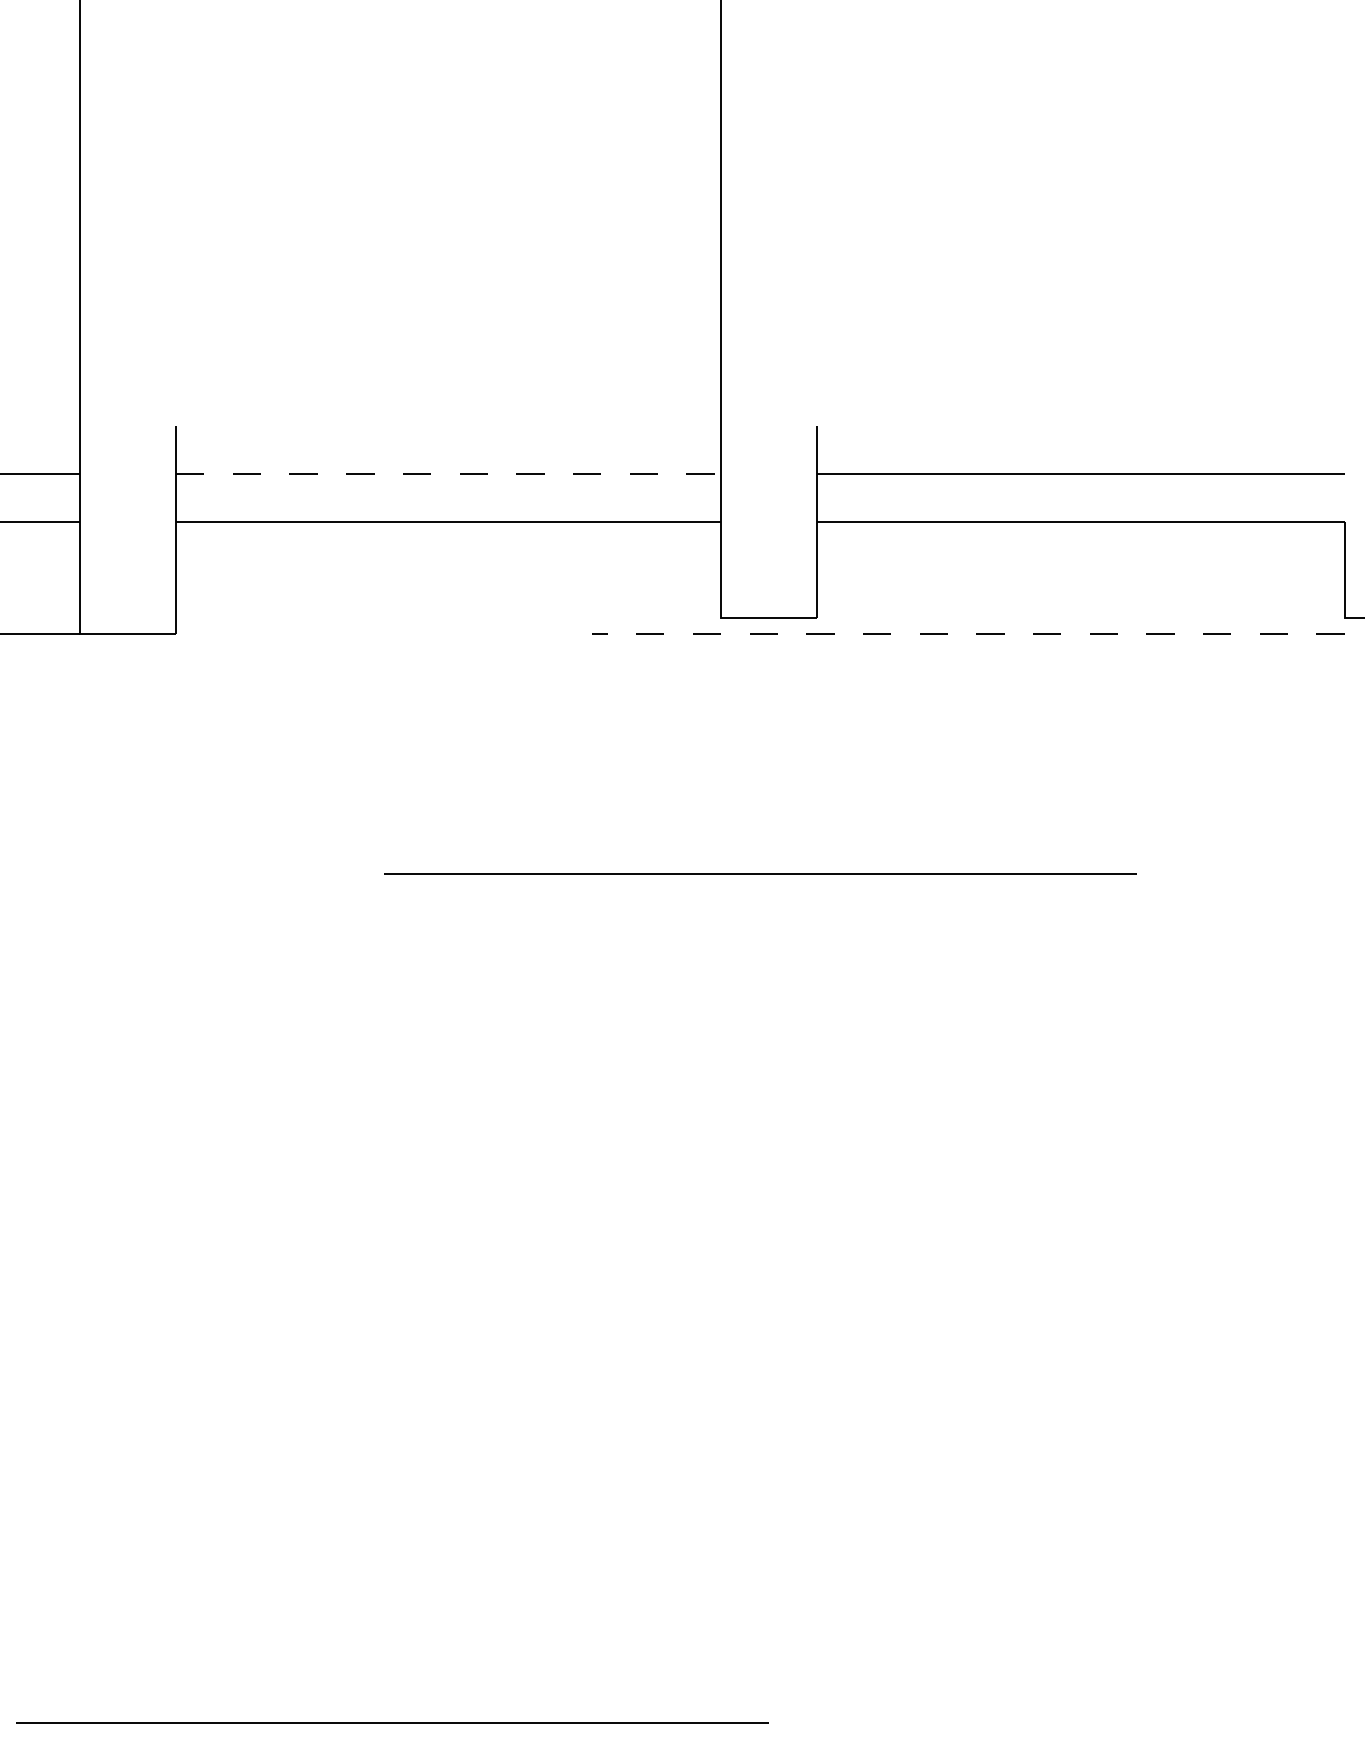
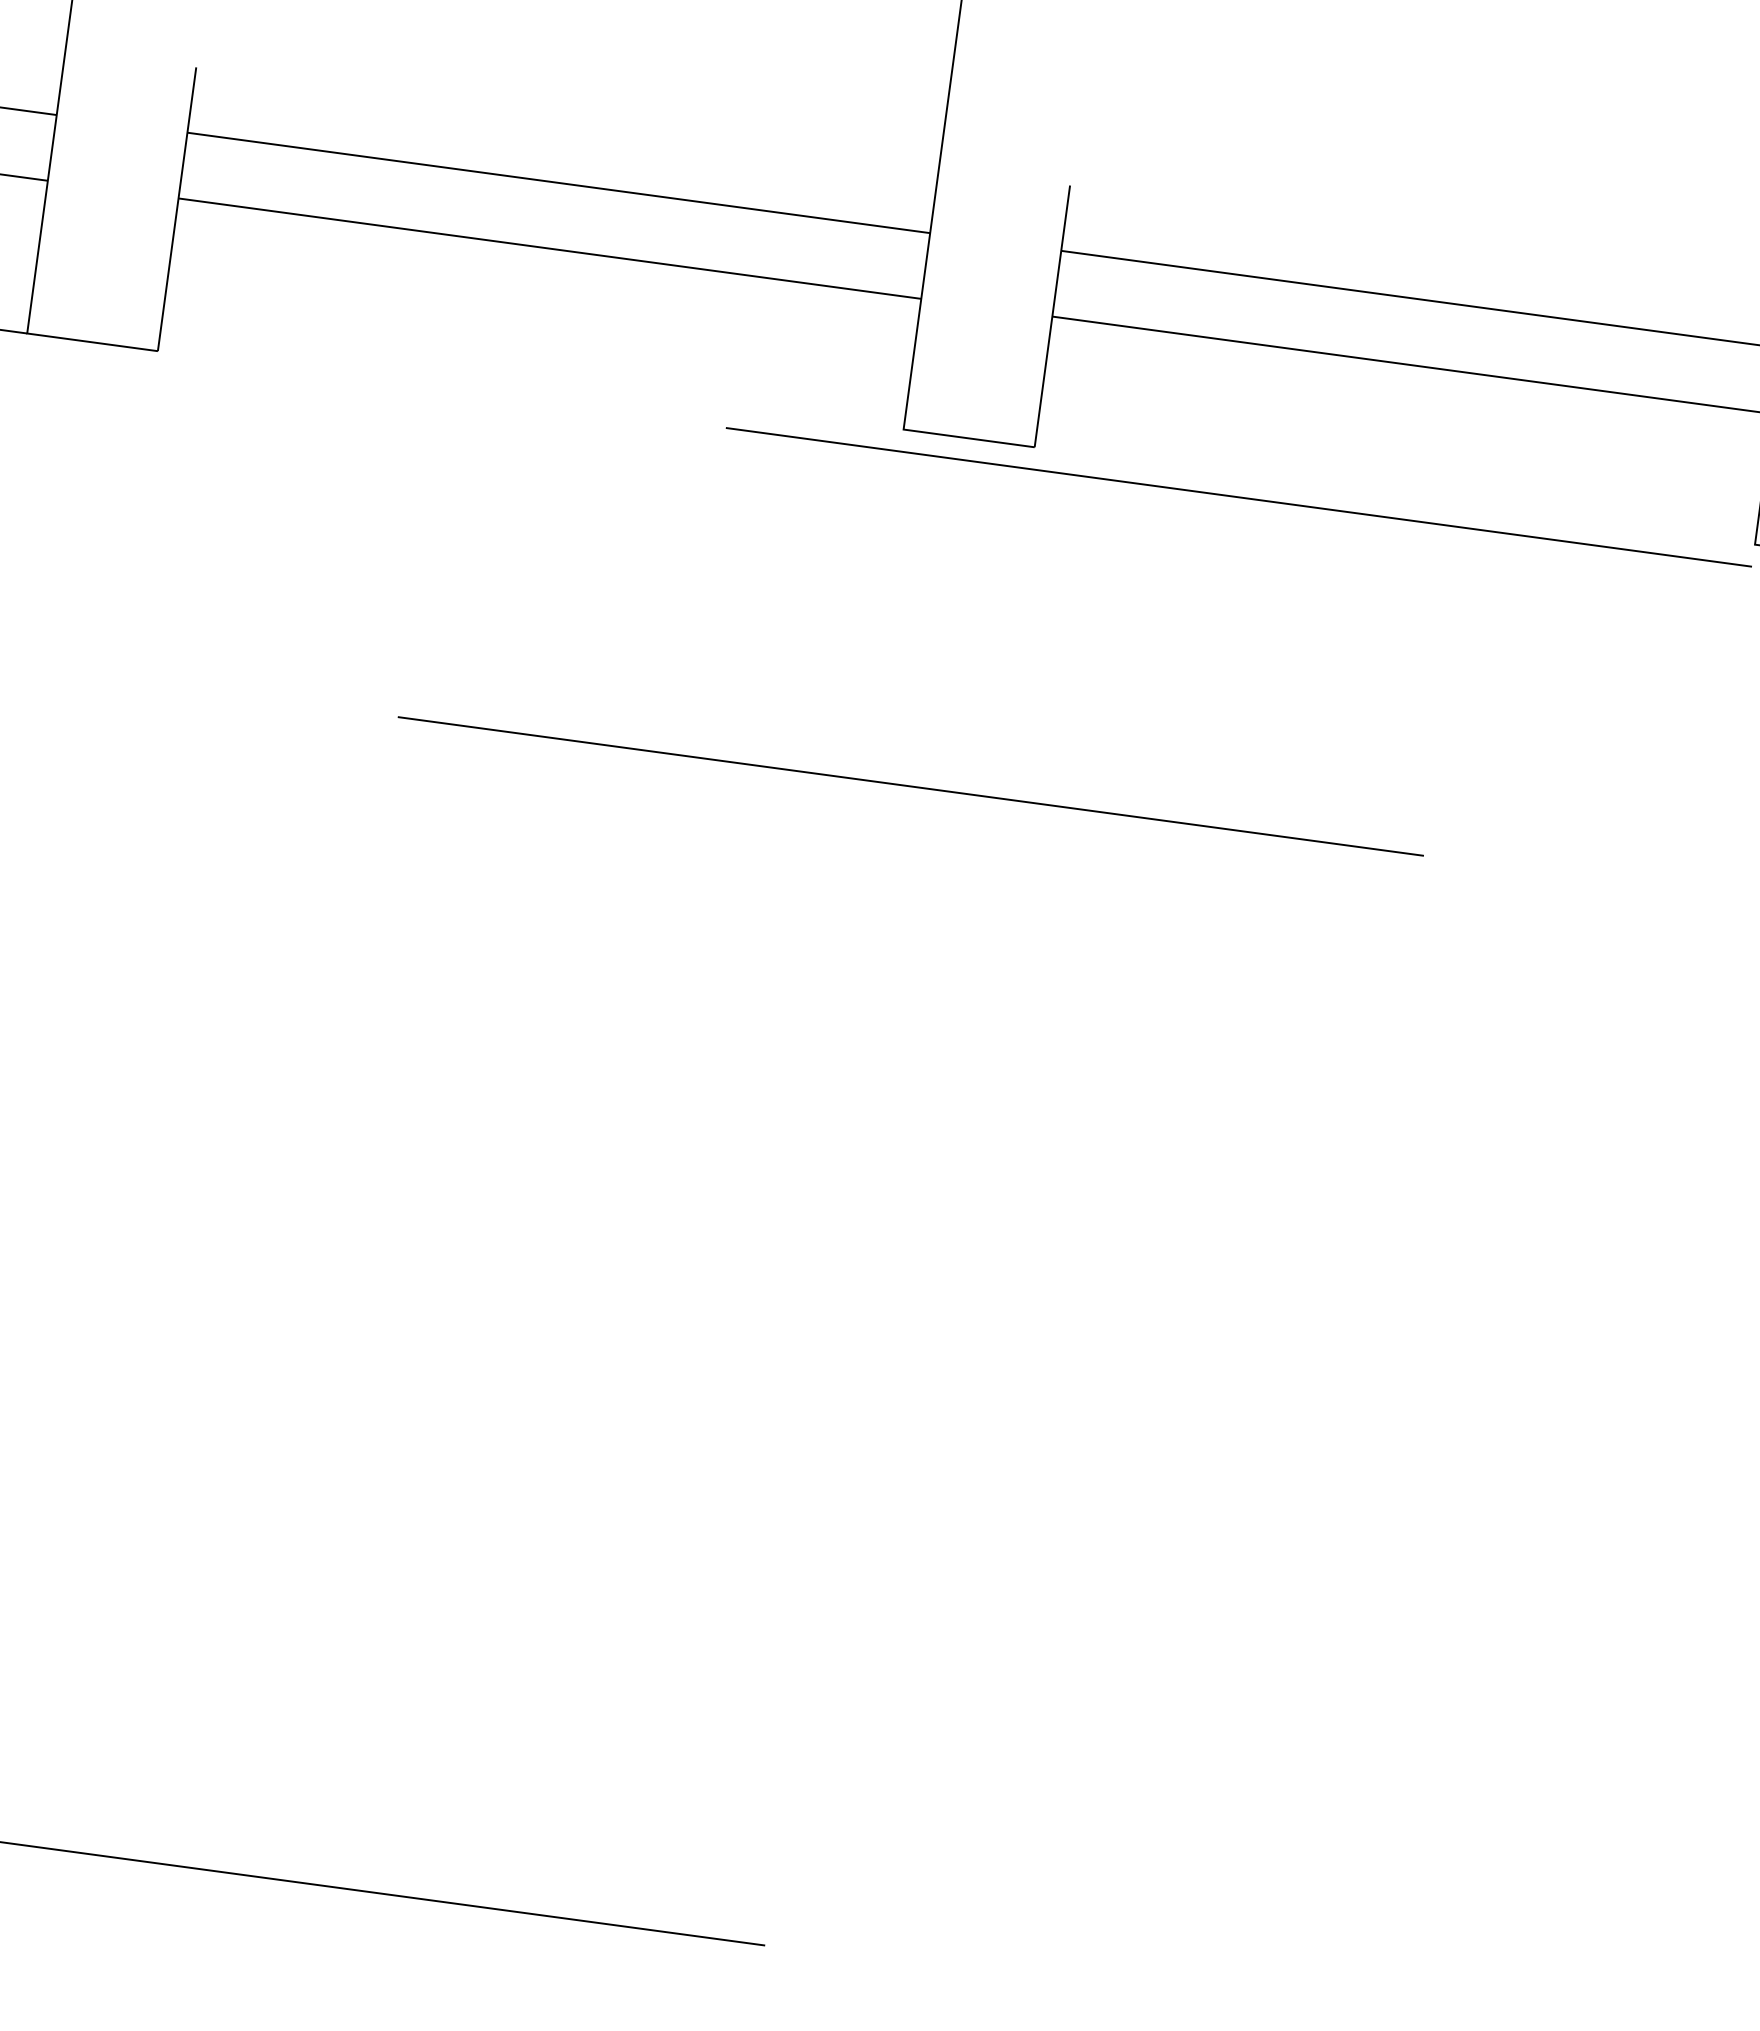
line: (448, 473) -> (559, 182), dashed -> solid
line: (966, 633) -> (1236, 496), dashed -> solid

